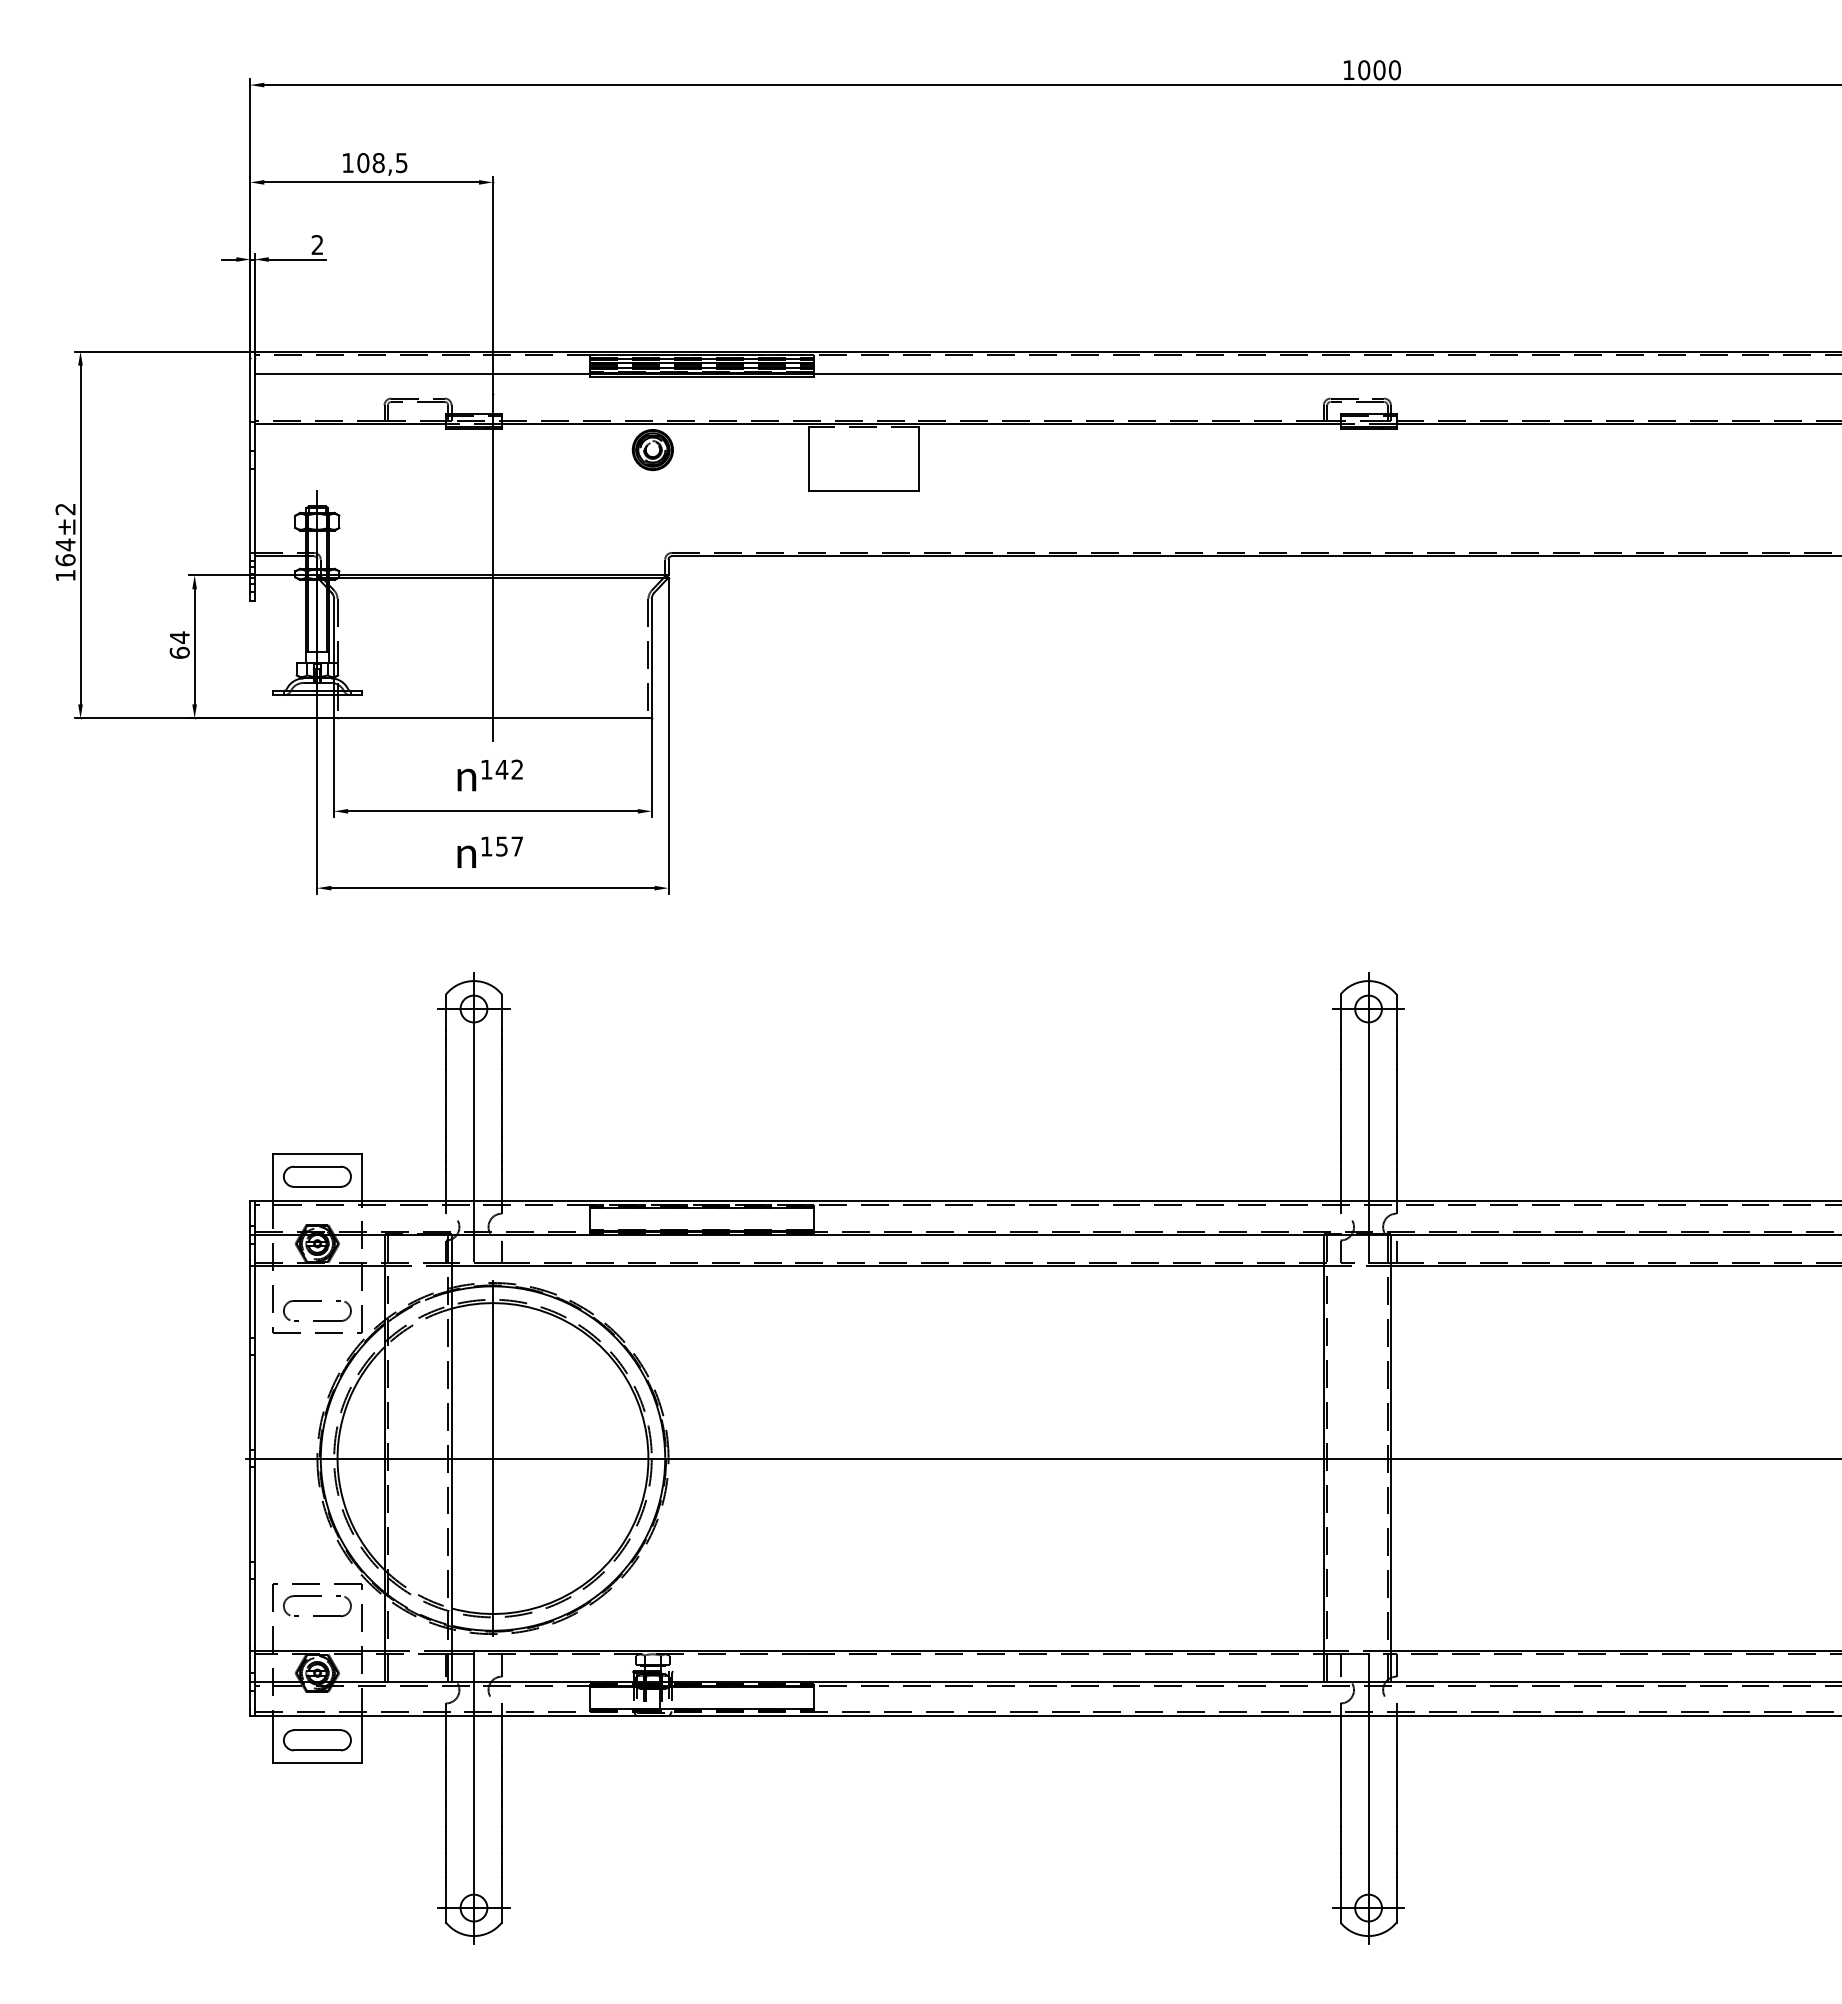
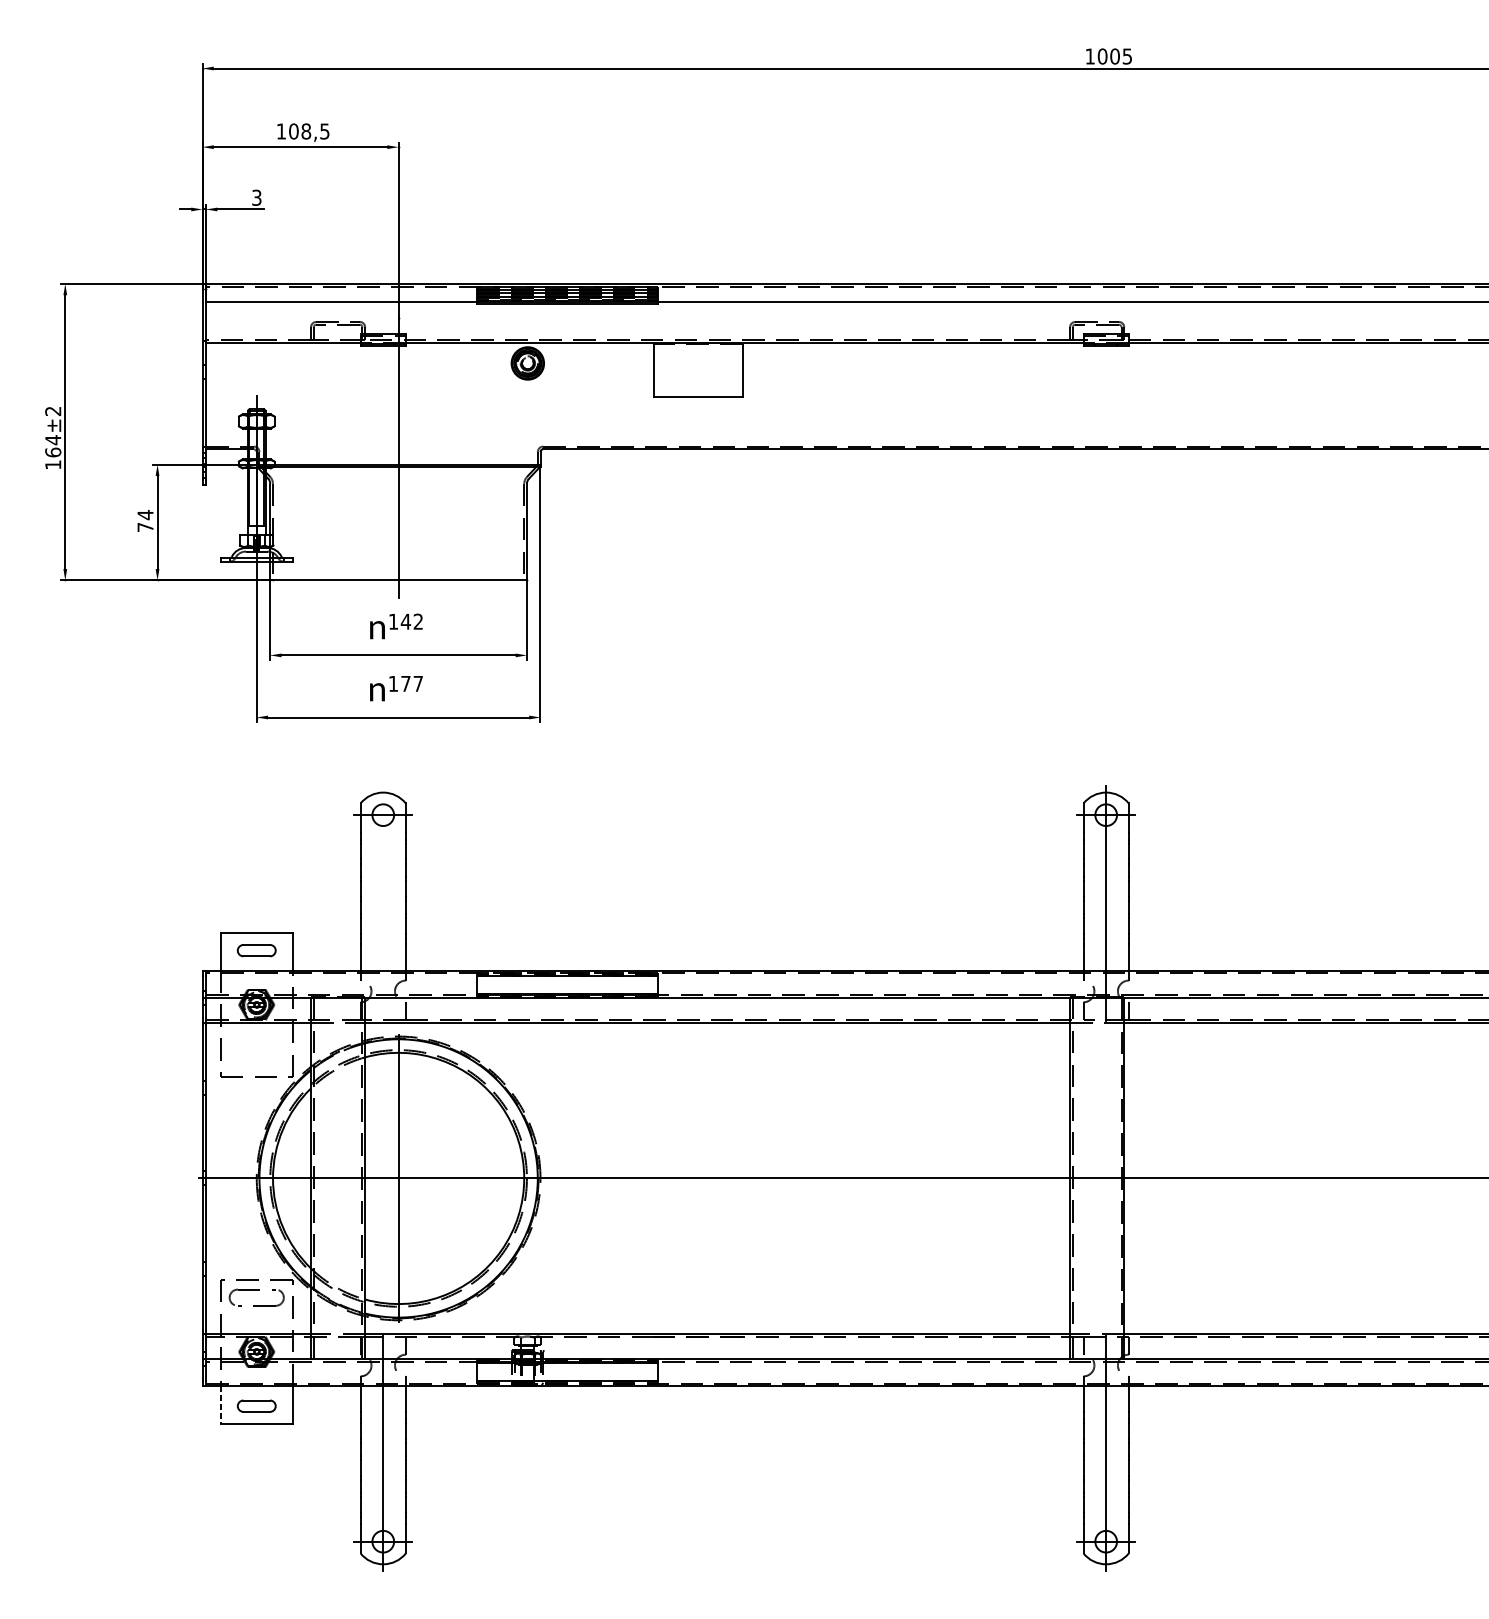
text: (1394, 70) -> (1127, 56), 1000 -> 1005
text: (317, 245) -> (256, 198), 2 -> 3
text: (179, 652) -> (145, 527), 64 -> 74
text: (501, 846) -> (405, 683), 157 -> 177
line: (473, 1116) -> (382, 902), removed
part: (317, 1176) -> (256, 950), size x0.7
part: (317, 1301) -> (256, 1051), removed
line: (272, 1739) -> (220, 1405), solid -> dashed
part: (317, 1740) -> (256, 1406), size x0.7

